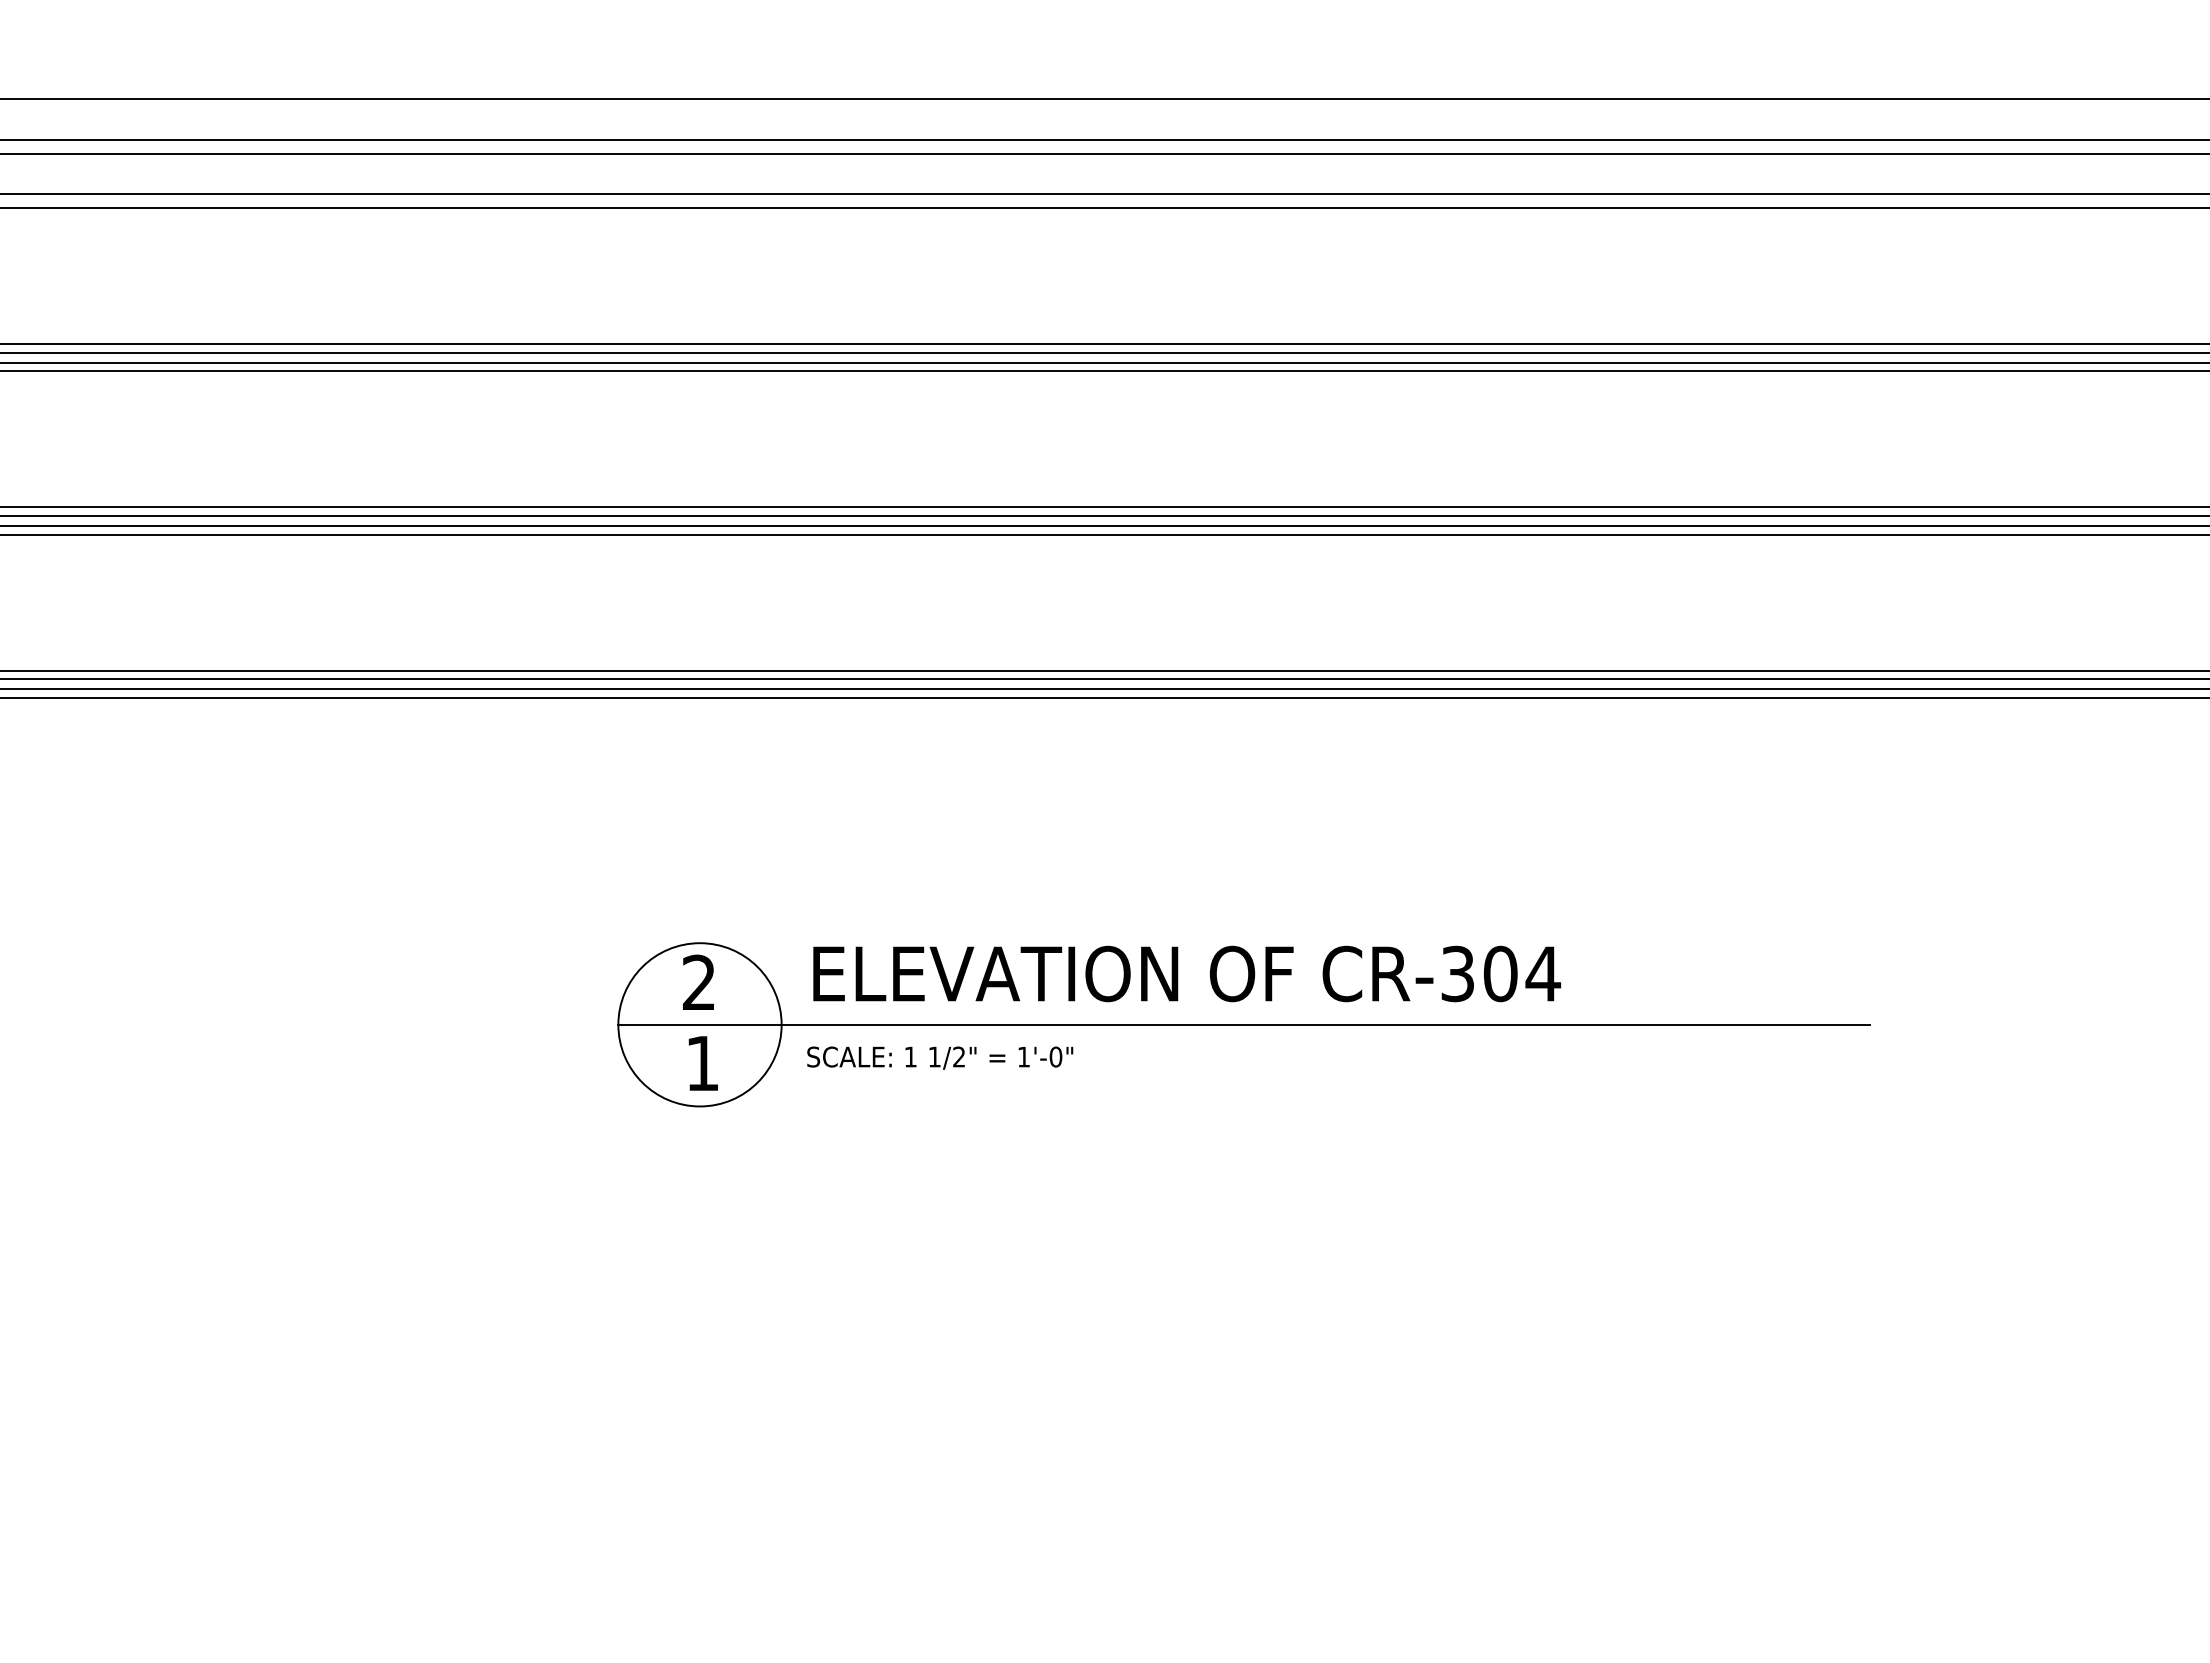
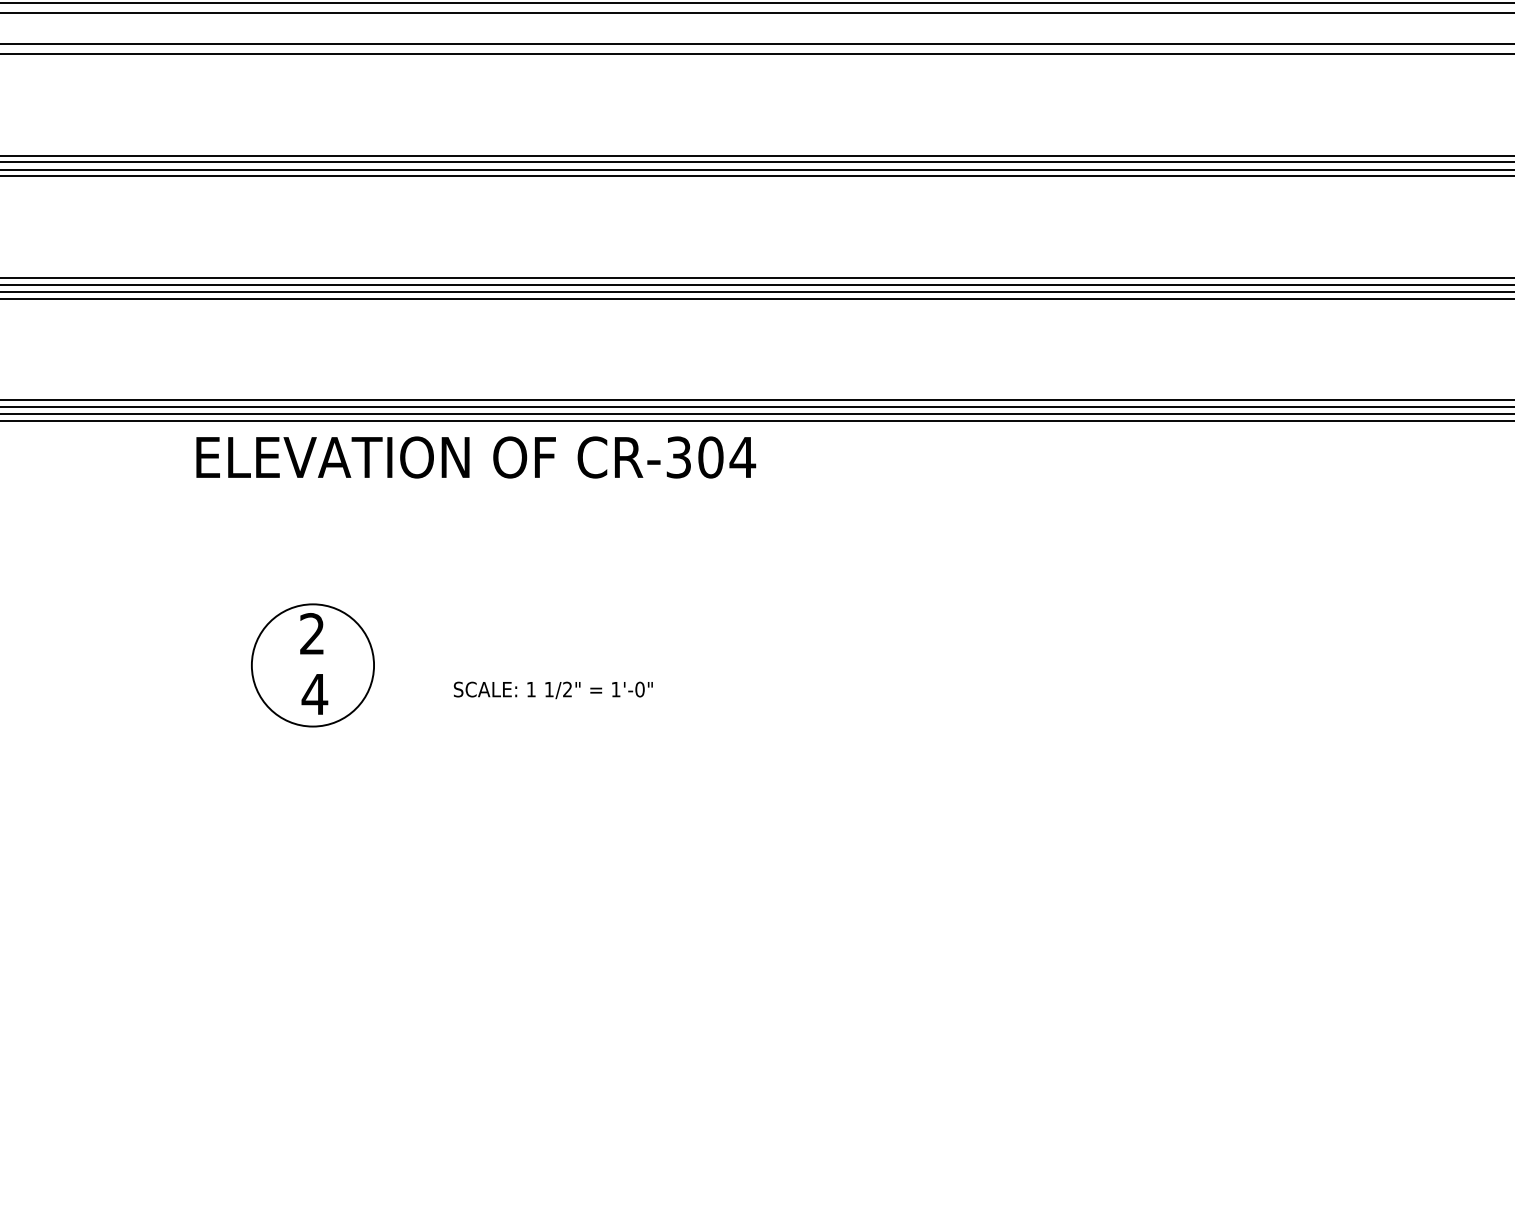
text: (1186, 973) -> (475, 457), moved
line: (1244, 1024) -> (720, 665), removed
text: (940, 1057) -> (553, 689), moved
text: (702, 1063) -> (314, 694), 1 -> 4

